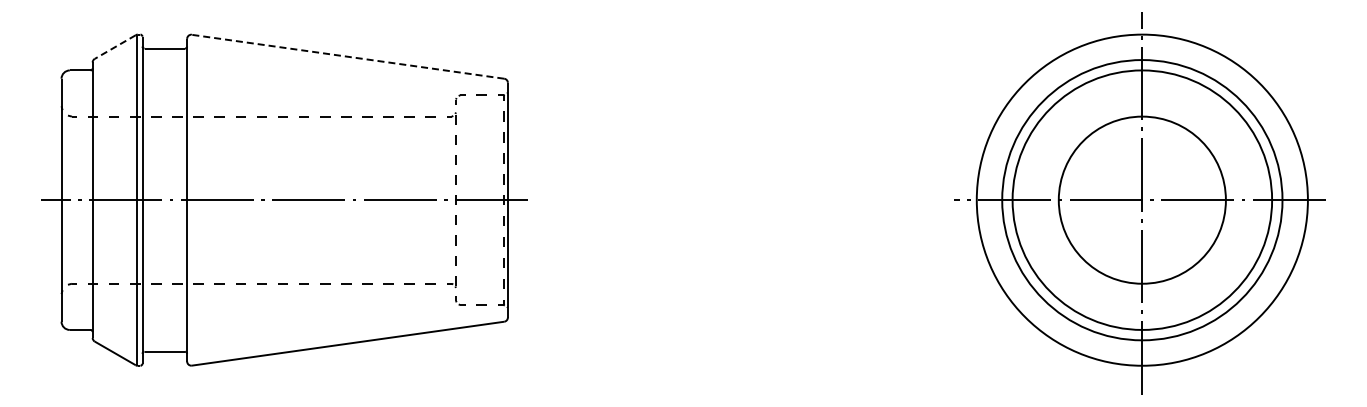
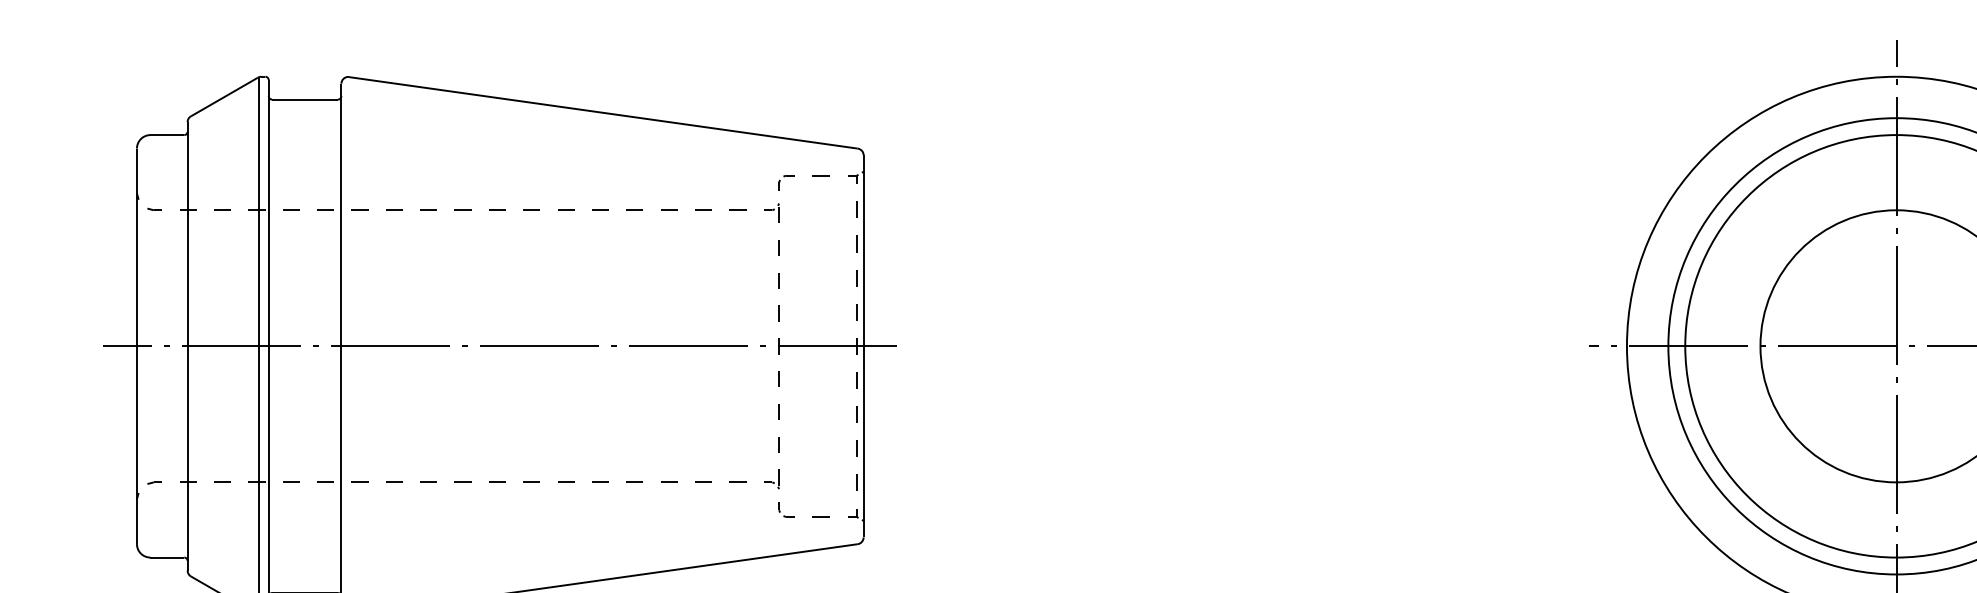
line: (115, 47) -> (224, 97), dashed -> solid
line: (348, 56) -> (604, 112), dashed -> solid

